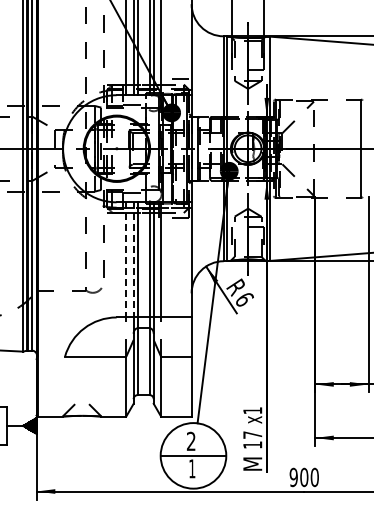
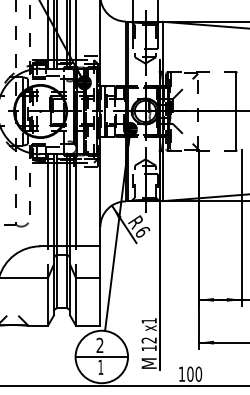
line: (126, 259) -> (48, 200), dashed -> solid
line: (133, 259) -> (53, 200), dashed -> solid
text: (252, 434) -> (149, 339), 17 -> 12
text: (293, 477) -> (181, 374), 900 -> 100

